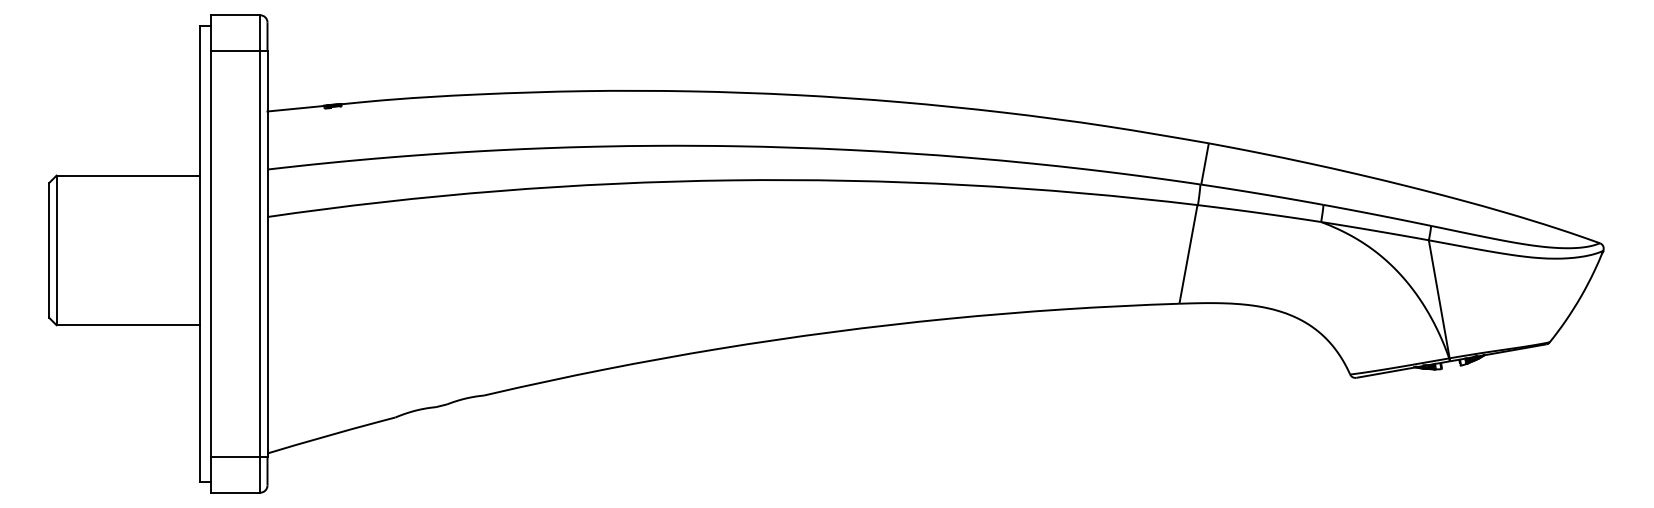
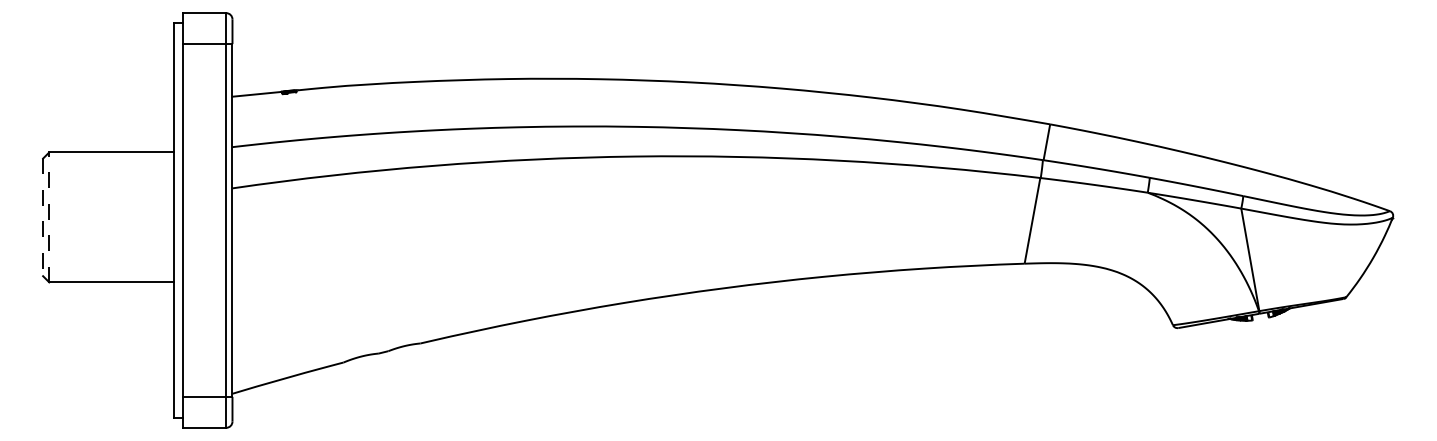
line: (49, 250) -> (43, 217), solid -> dashed
line: (56, 250) -> (49, 217), solid -> dashed

